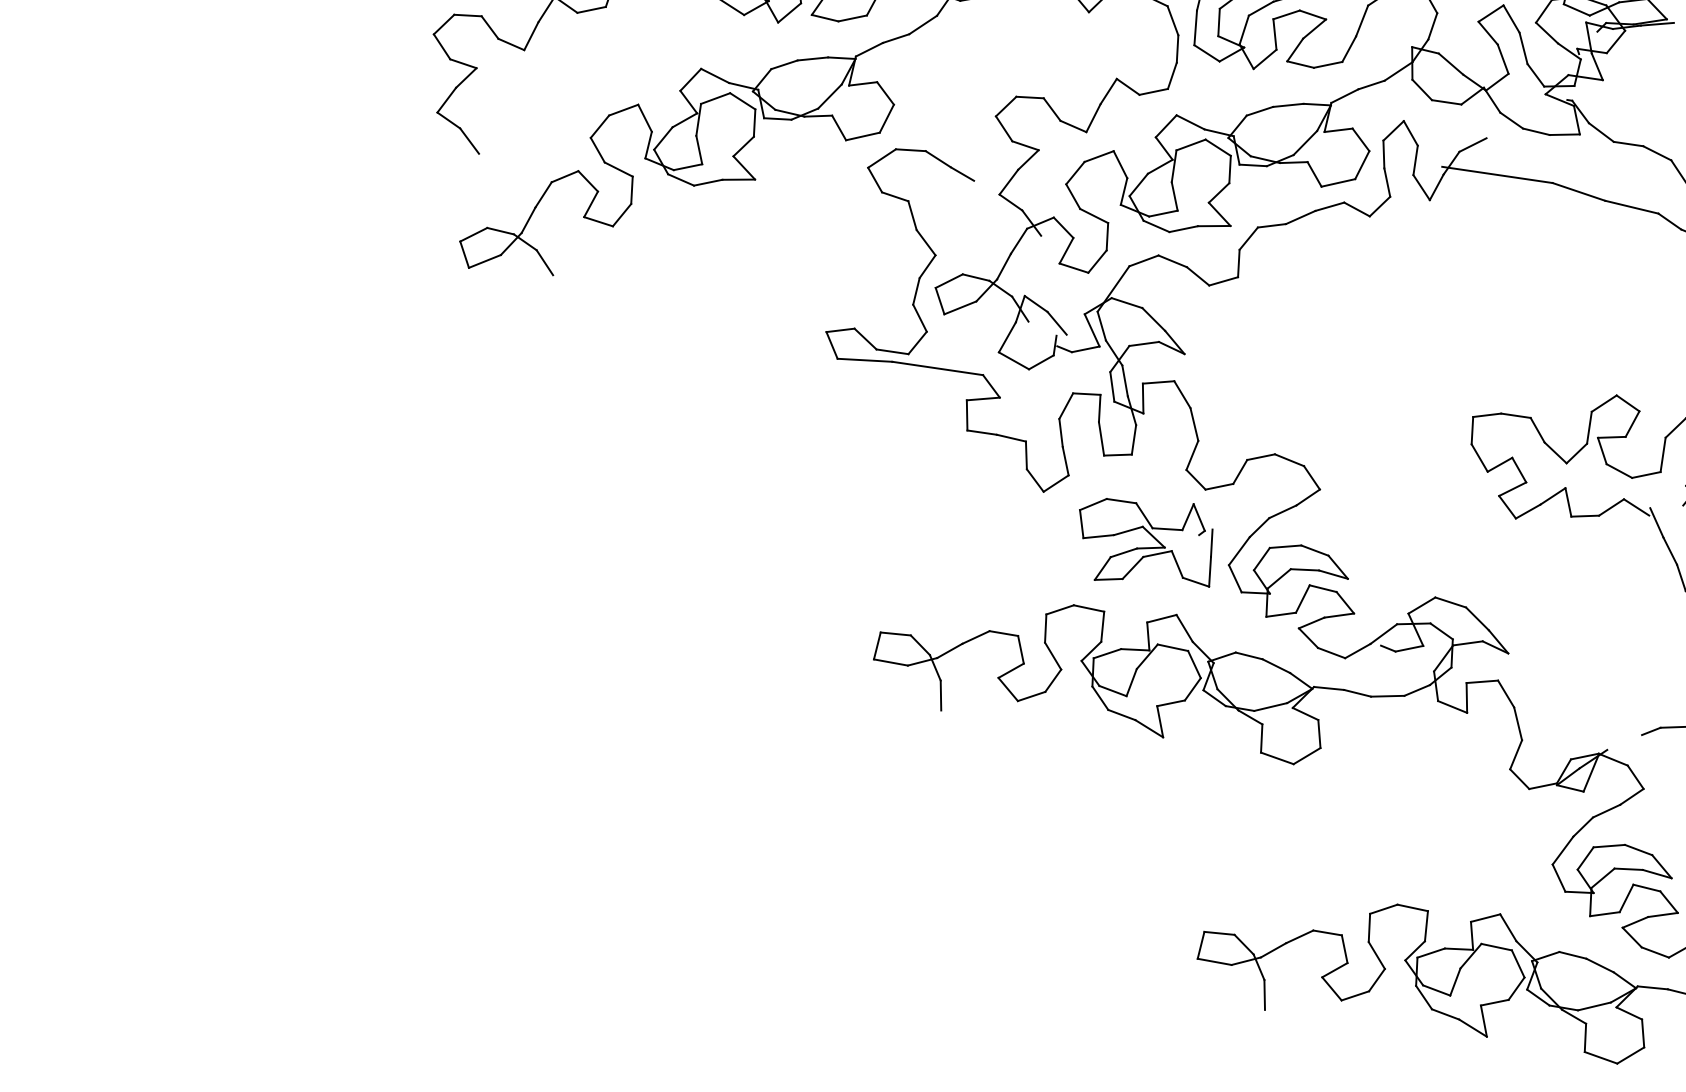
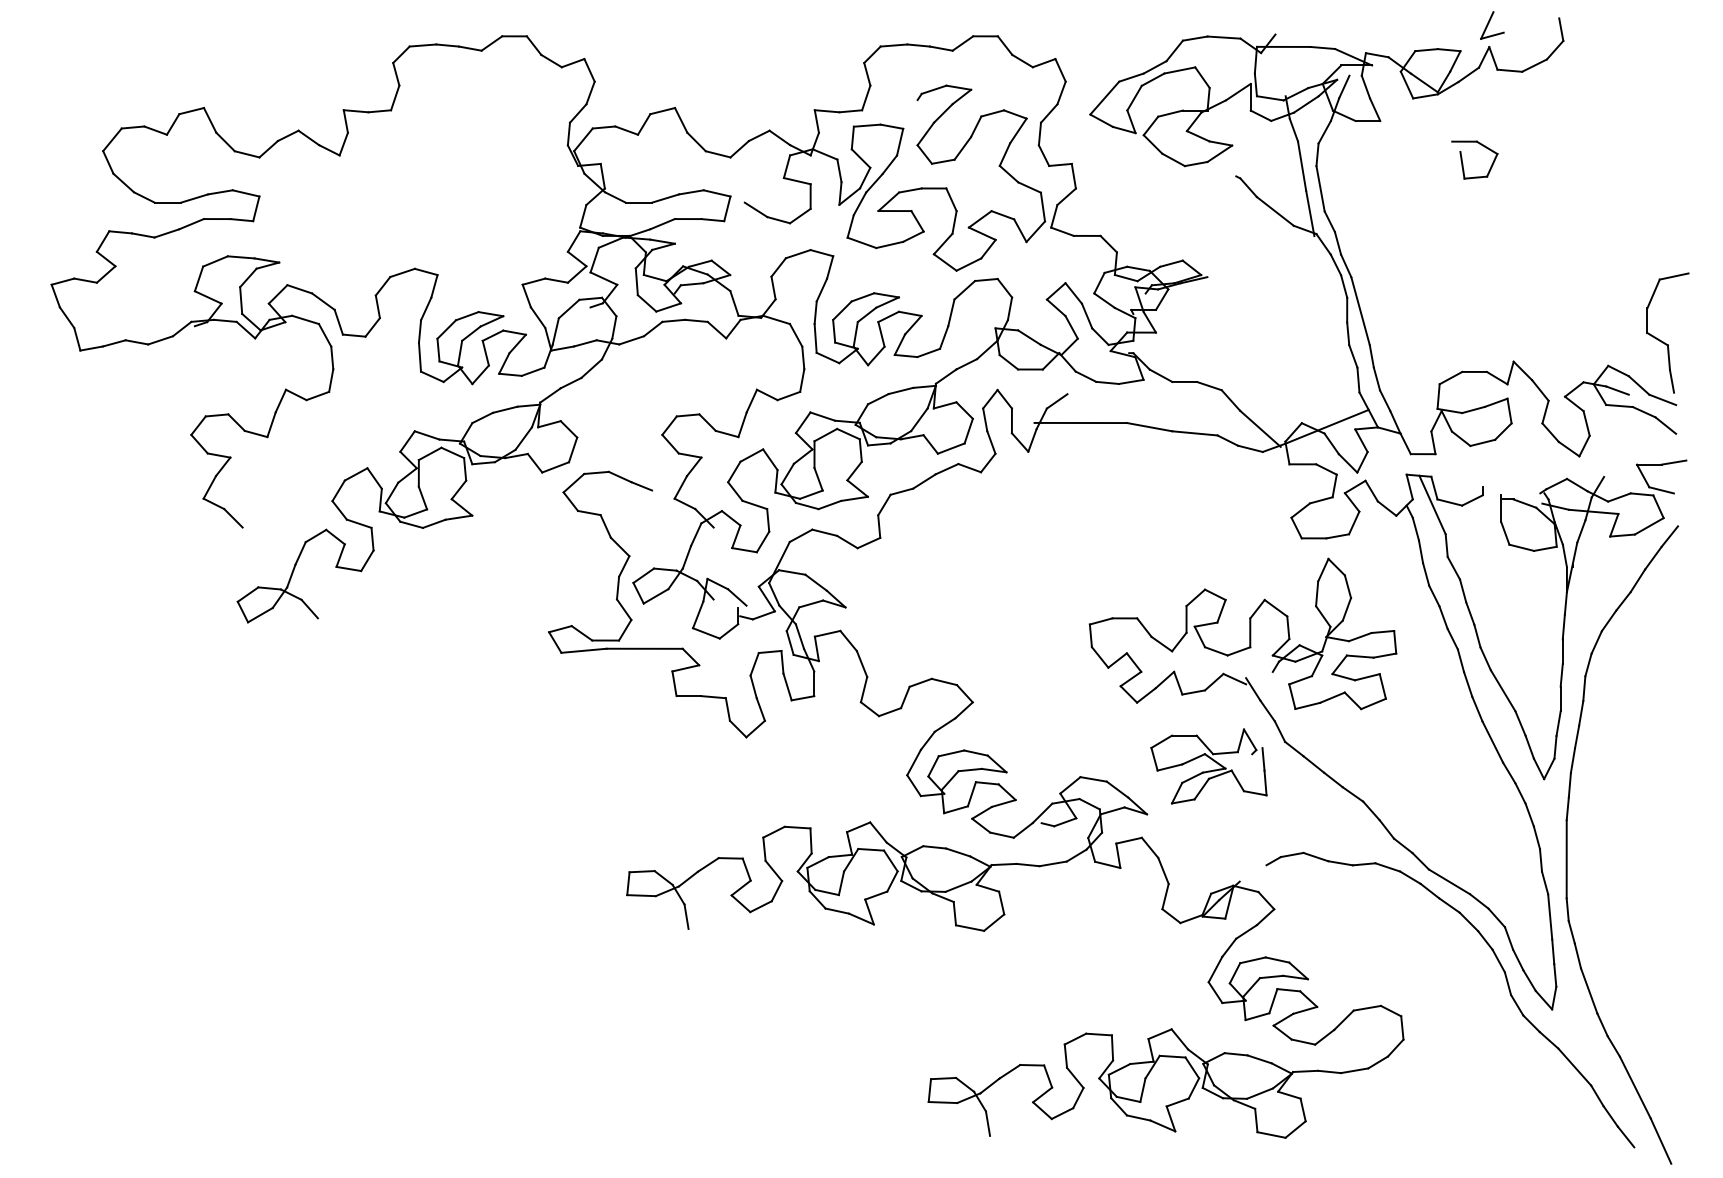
part: (1144, 542) -> (1208, 766), moved

